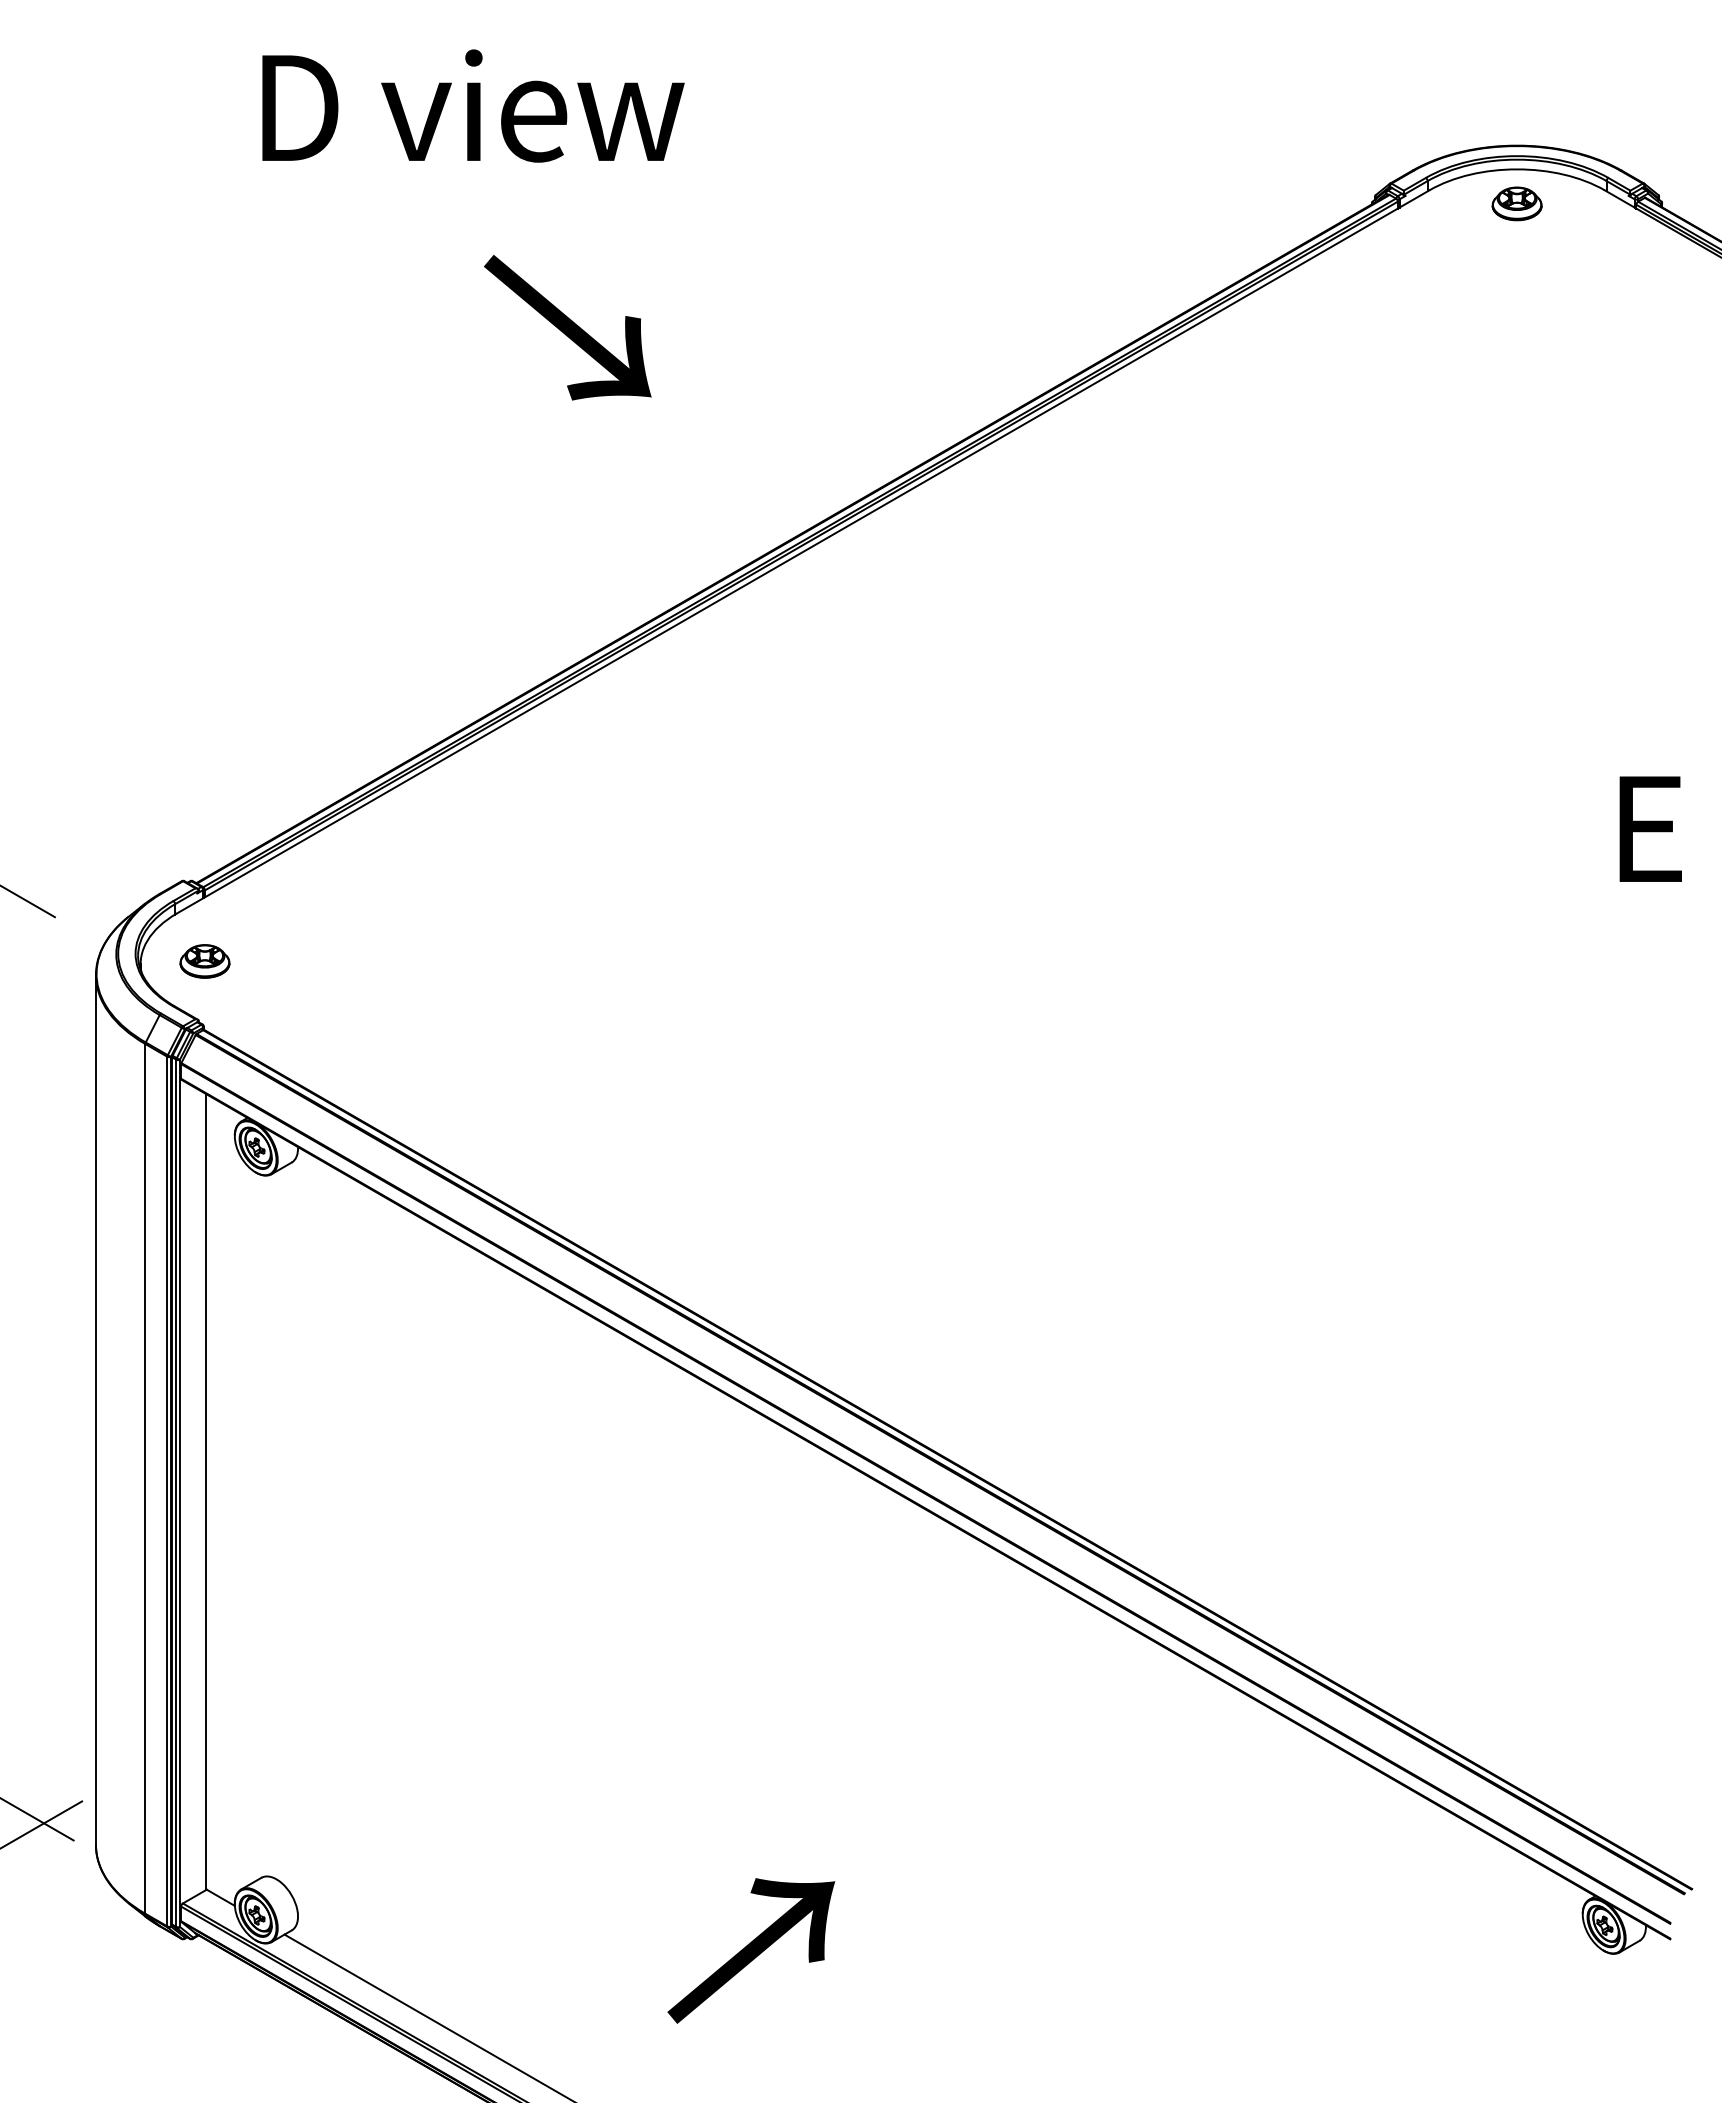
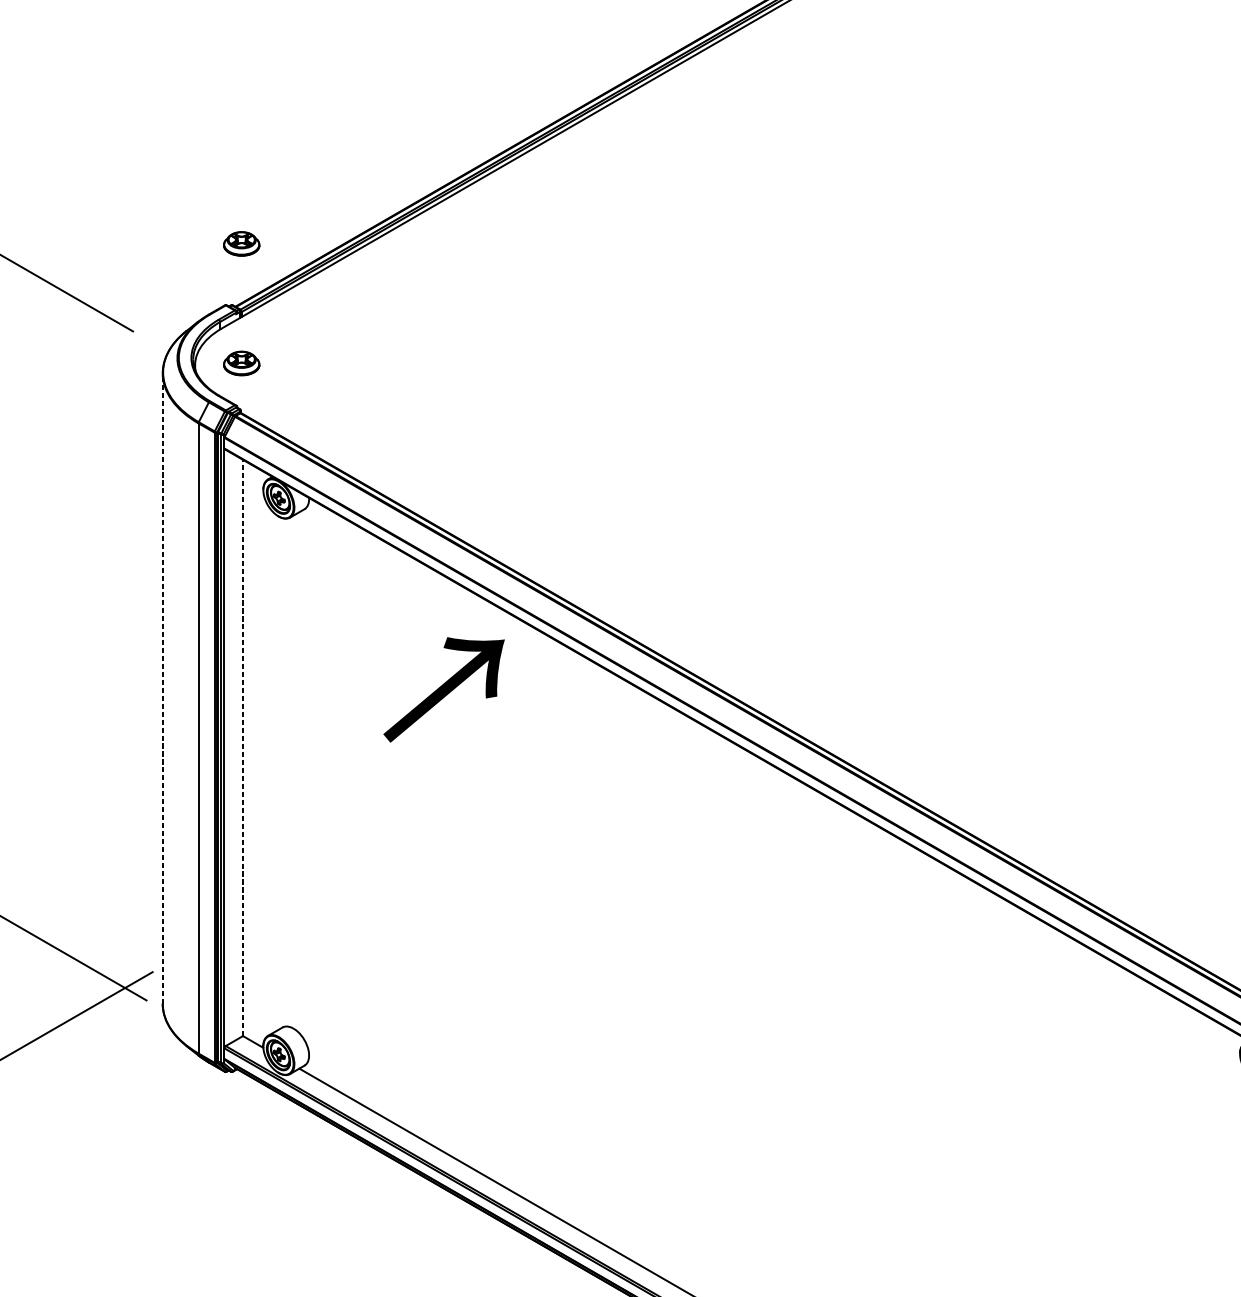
part: (204, 796) -> (241, 243), added
line: (95, 1410) -> (162, 688), solid -> dashed
line: (206, 1491) -> (242, 747), solid -> dashed
text: (751, 1950) -> (444, 689), moved

